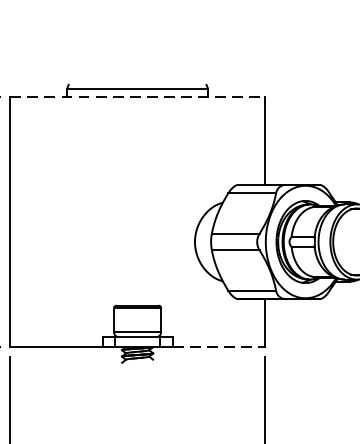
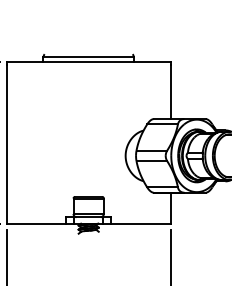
line: (138, 97) -> (89, 62), dashed -> solid
line: (218, 346) -> (140, 223), dashed -> solid

